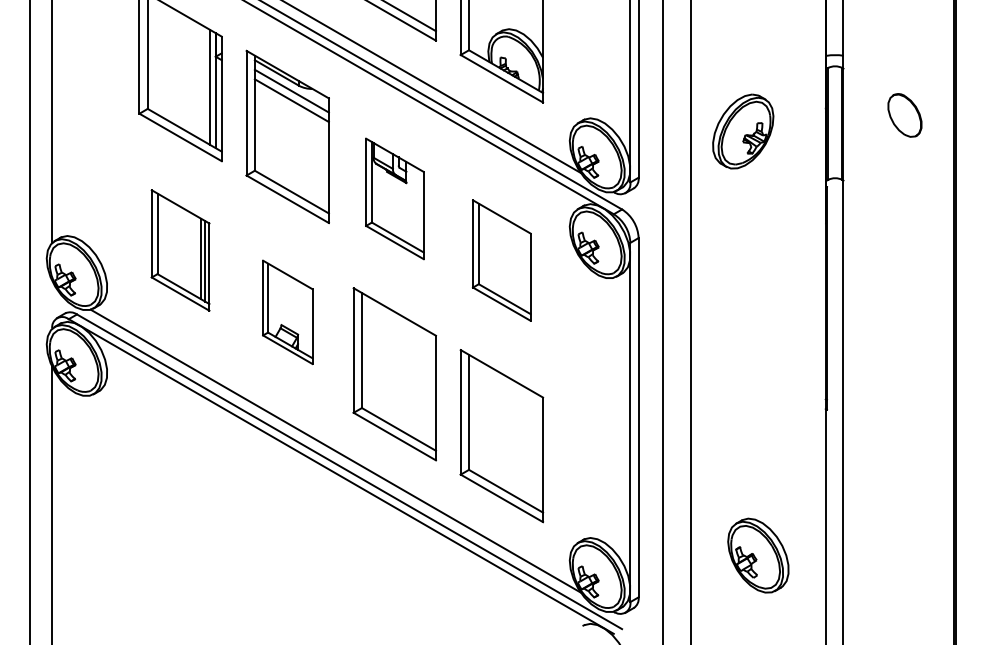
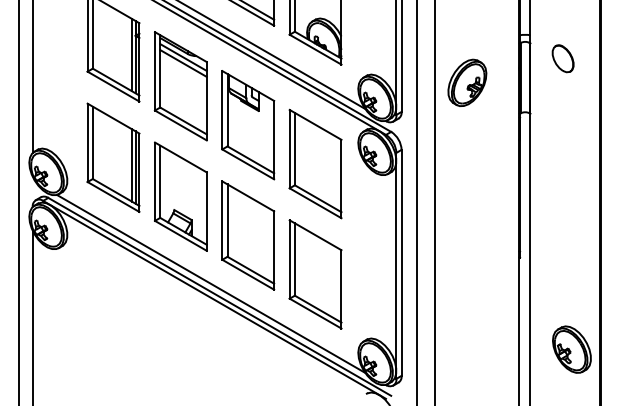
part: (903, 115) -> (562, 58), moved
part: (395, 199) -> (248, 125), size x1.43
part: (180, 250) -> (113, 157), size x1.43
part: (501, 259) -> (315, 163), size x1.43
part: (287, 312) -> (180, 196), size x1.67
part: (757, 555) -> (571, 349), moved

